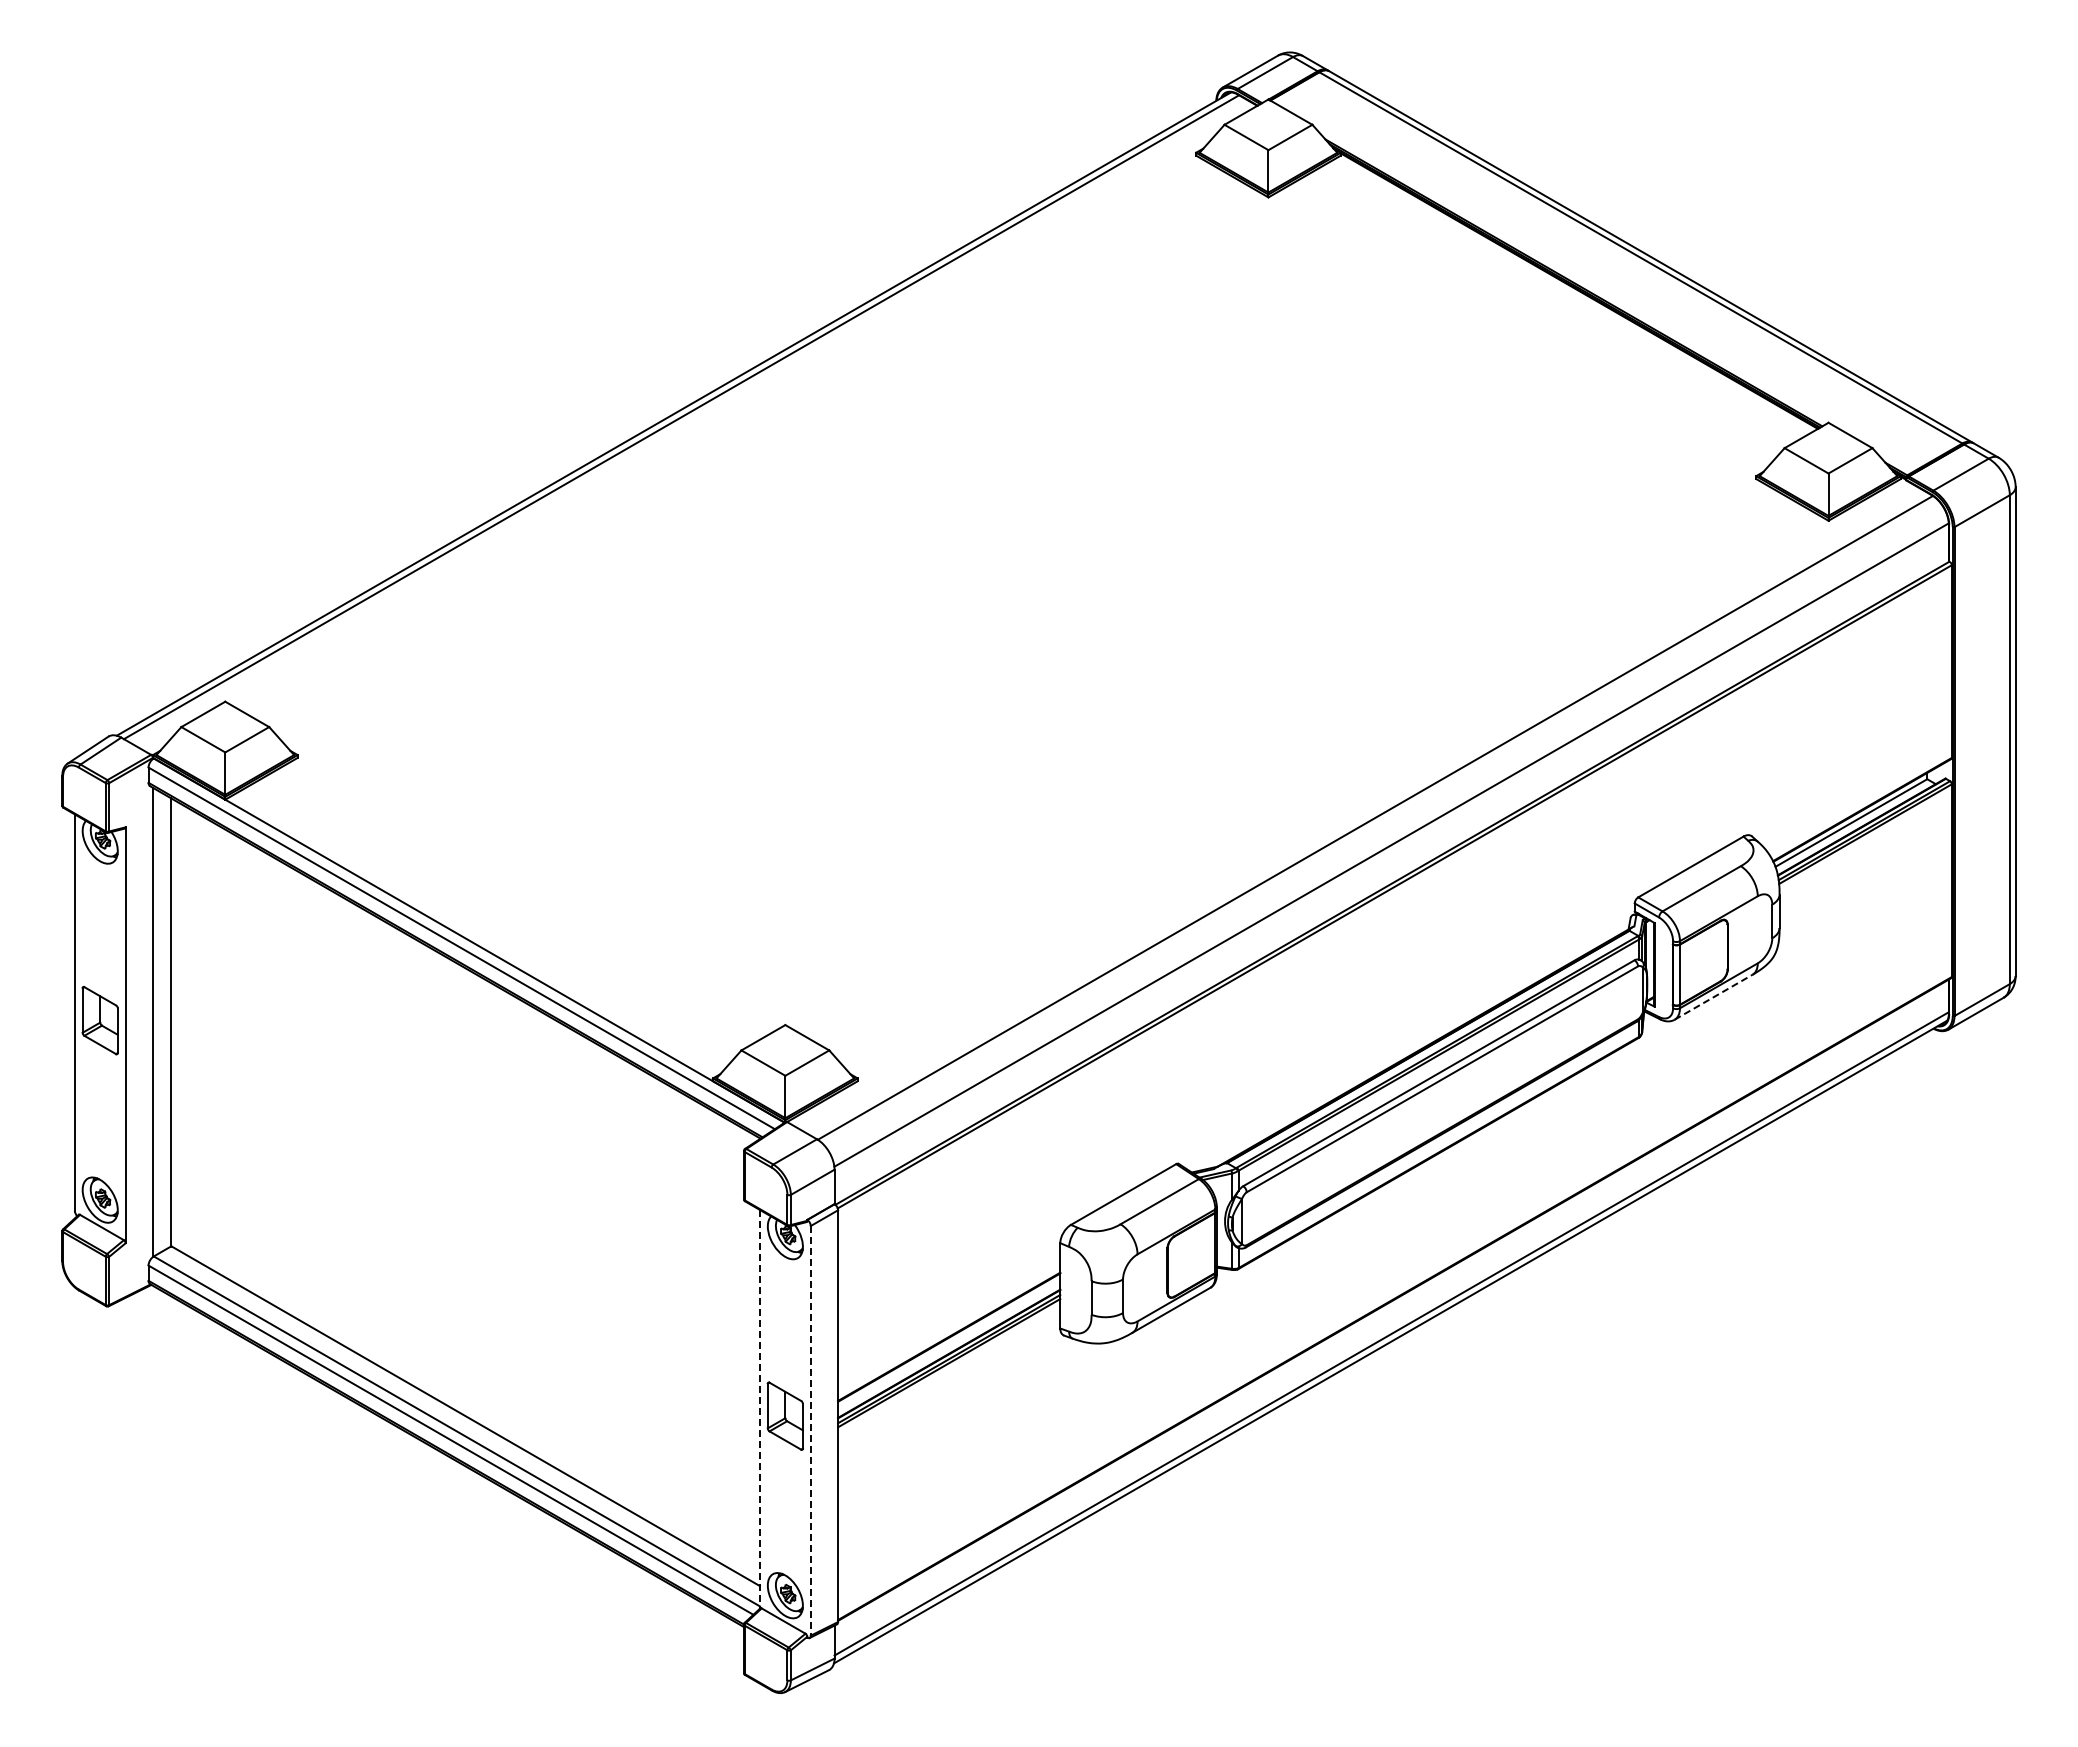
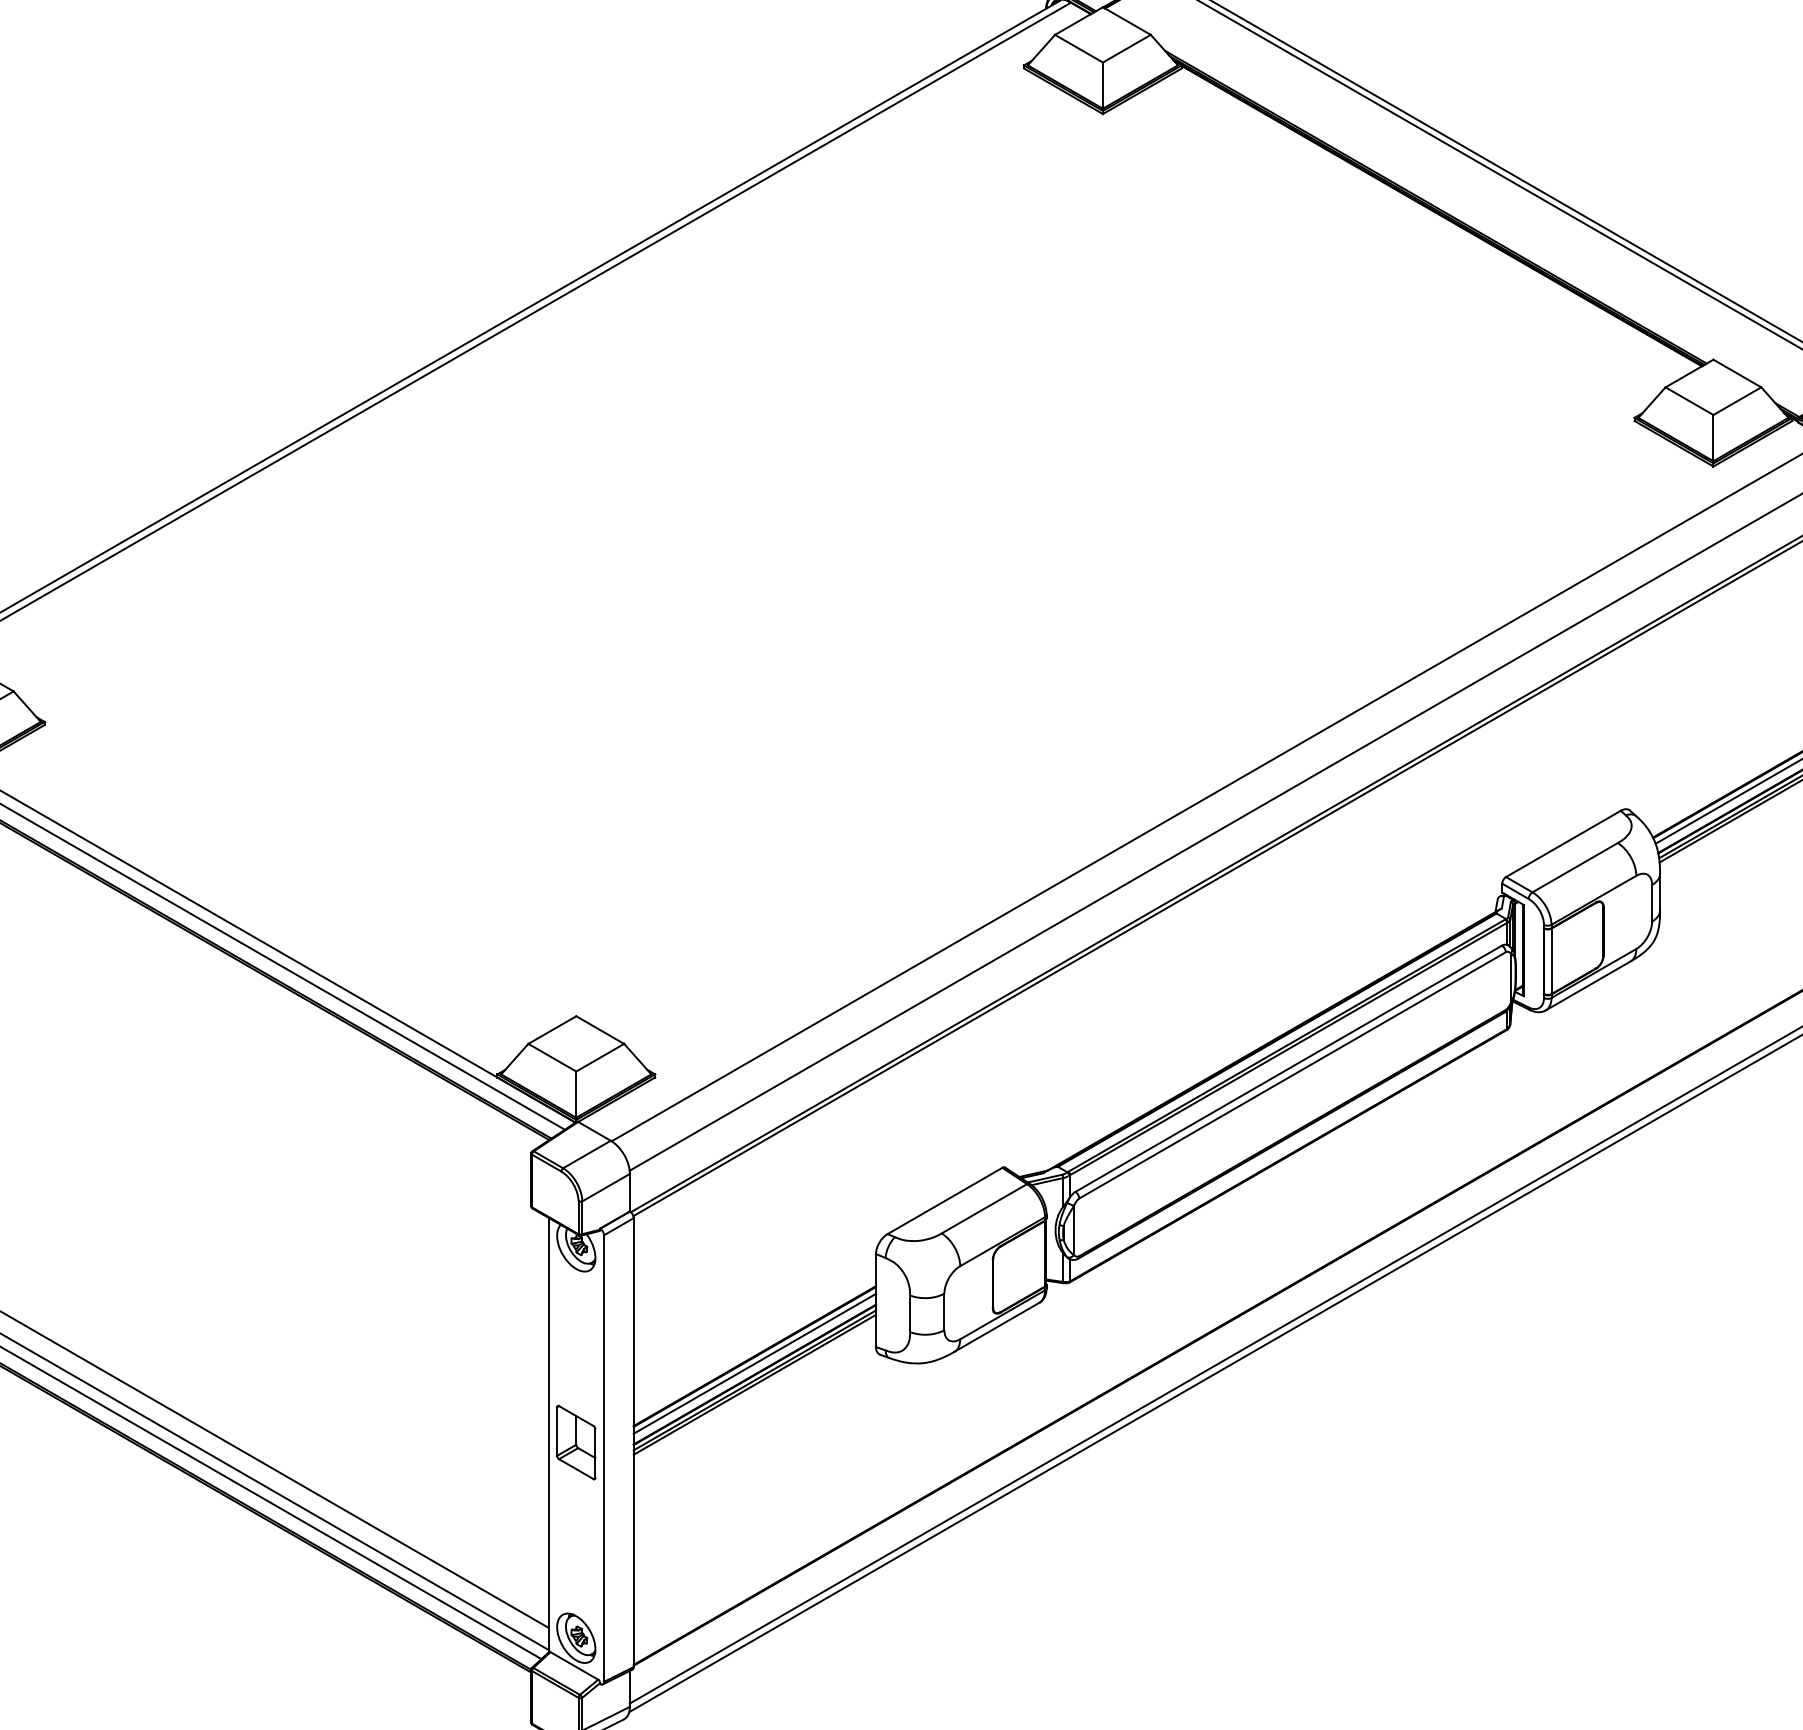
line: (1714, 996) -> (1589, 985), dashed -> solid
line: (949, 1343) -> (755, 1363), added
line: (759, 1409) -> (548, 1435), dashed -> solid
line: (810, 1430) -> (603, 1458), dashed -> solid

